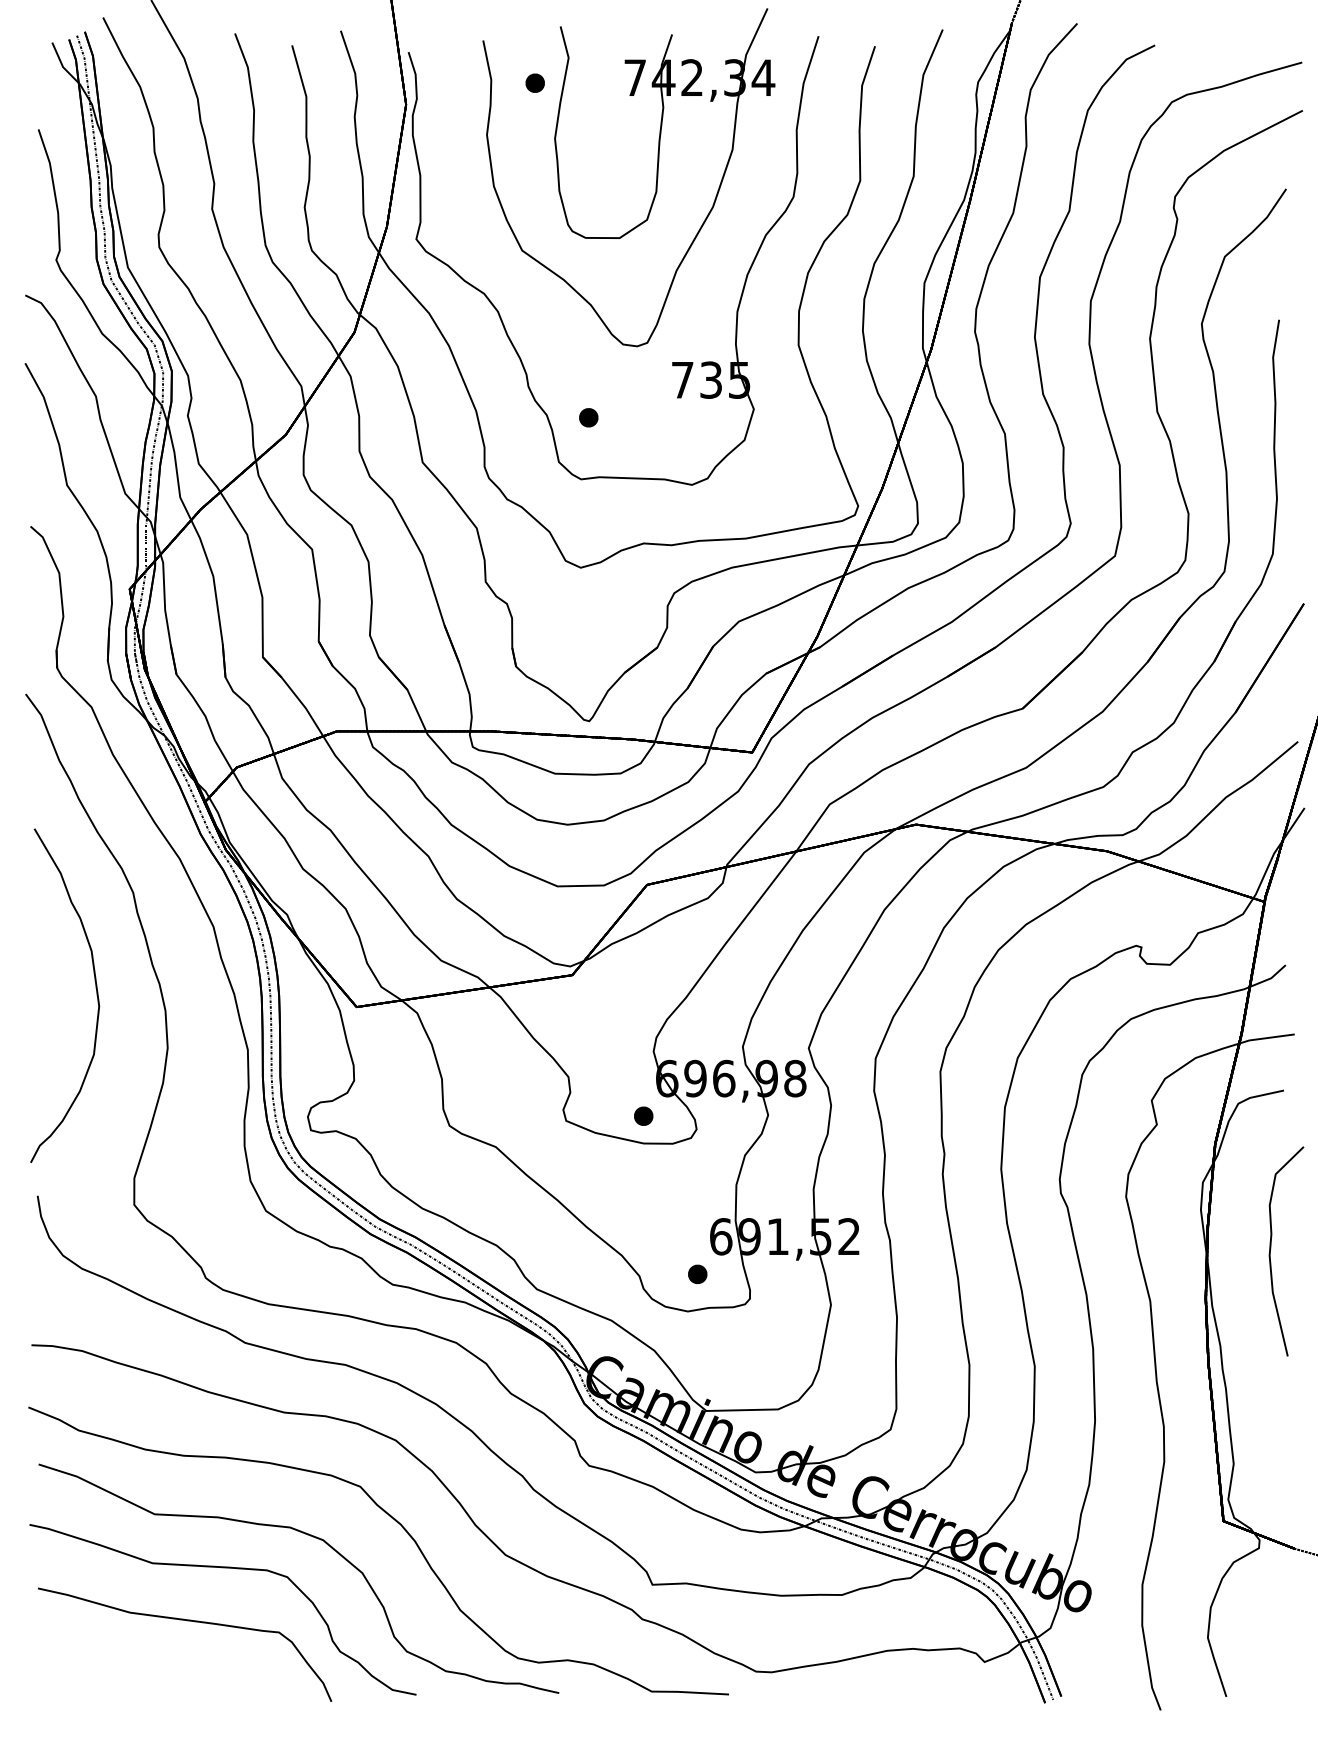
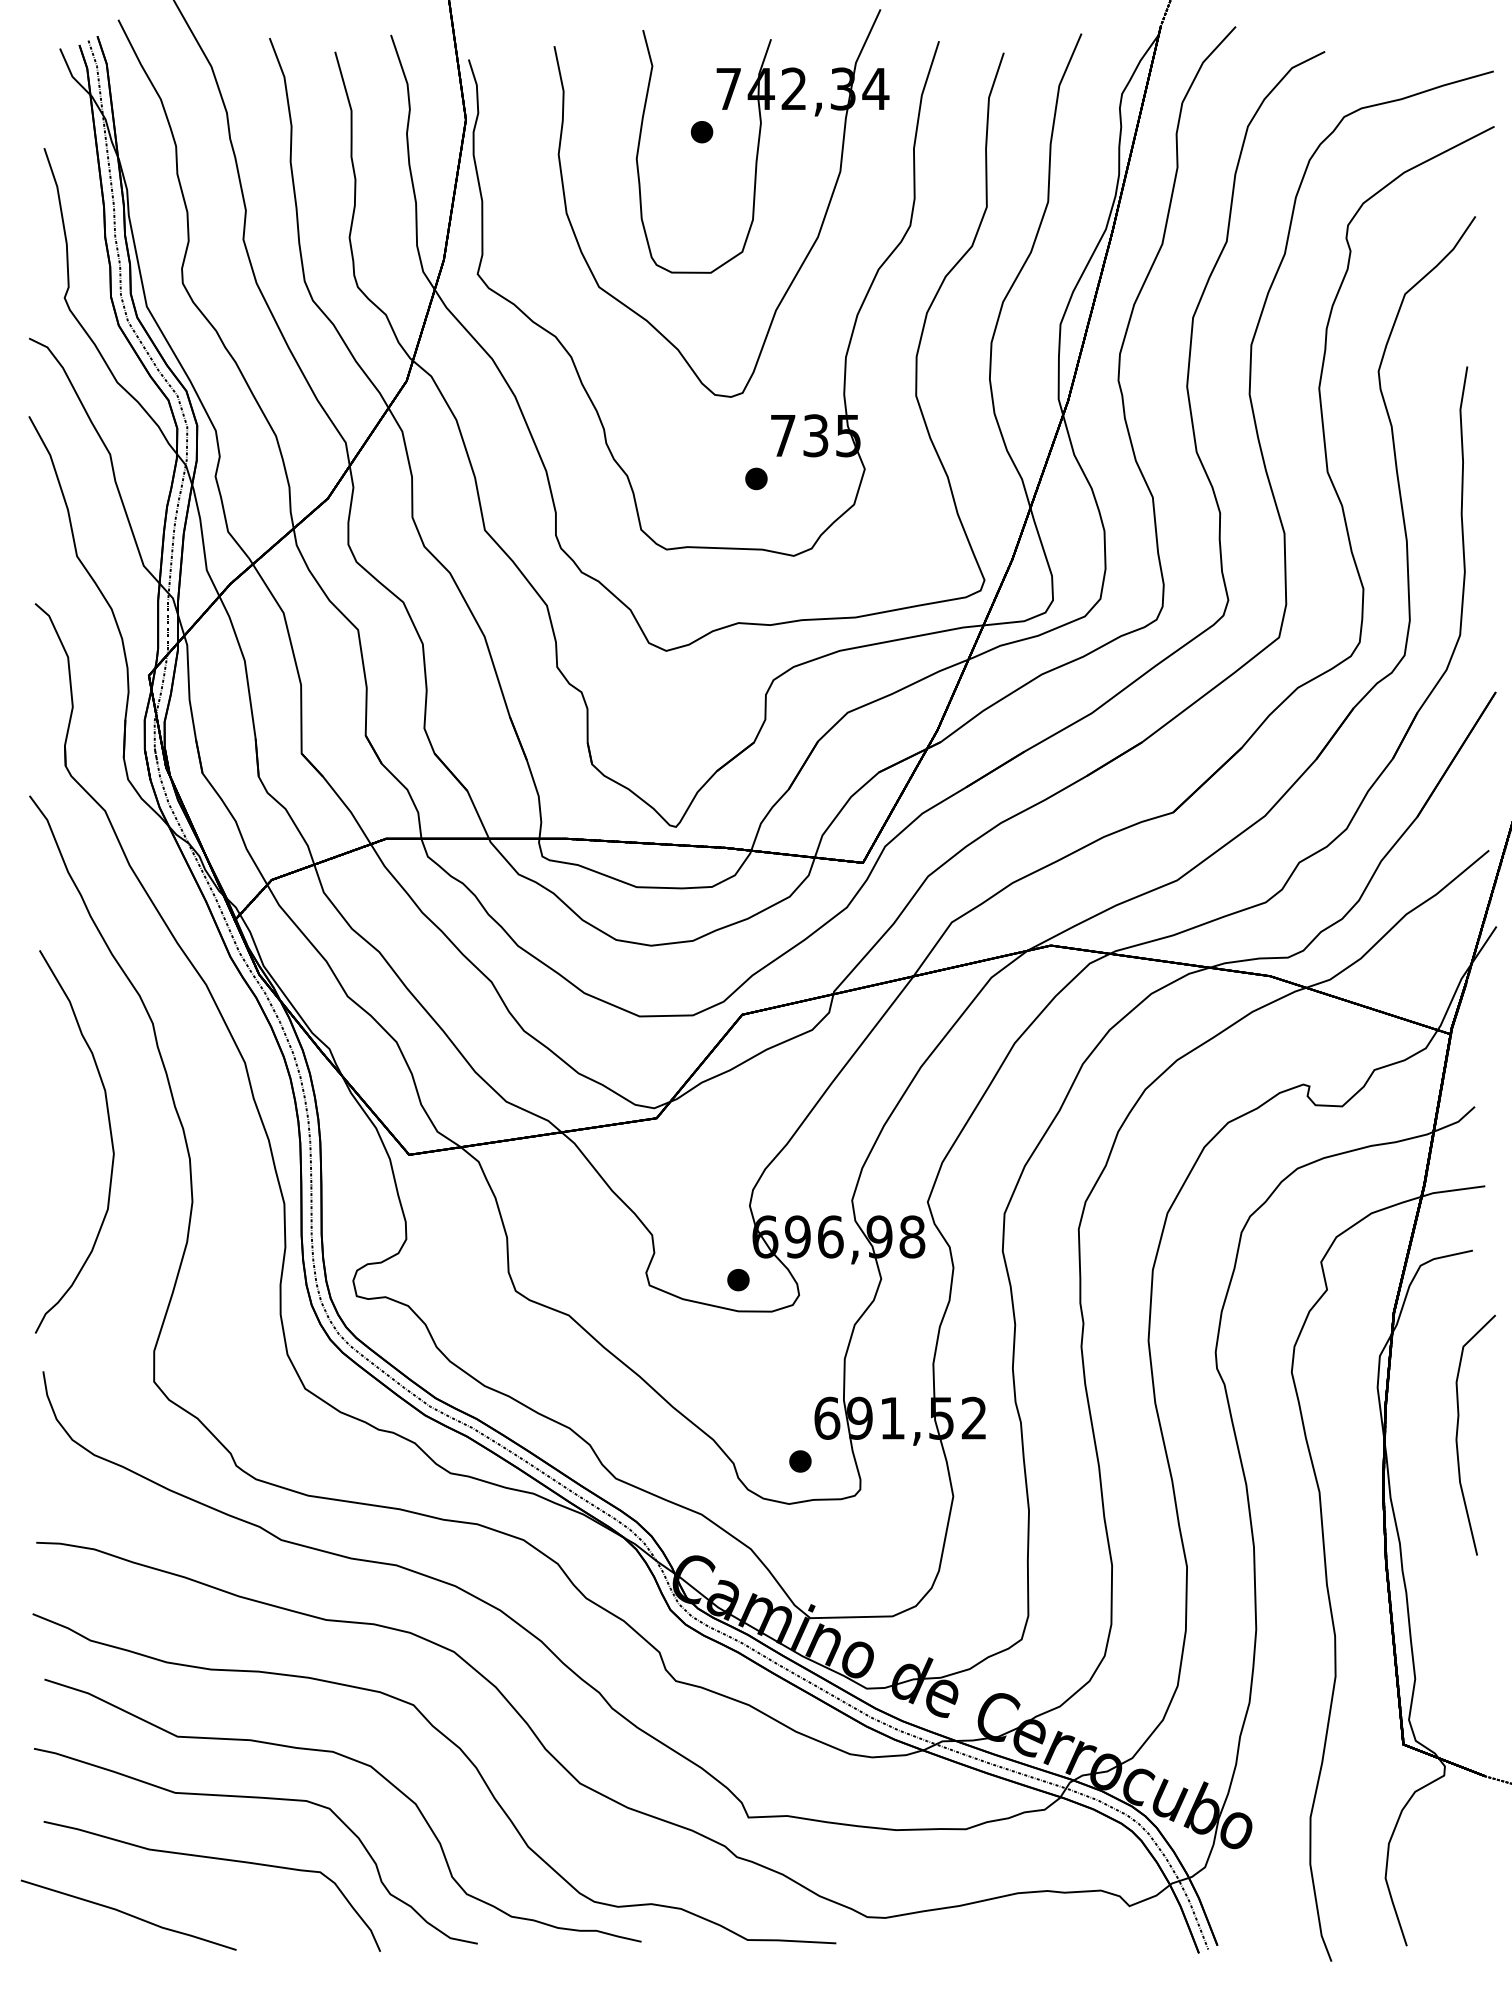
part: (534, 83) -> (701, 132), moved
part: (588, 417) -> (756, 478), moved
part: (111, 1669) -> (128, 1914), added

